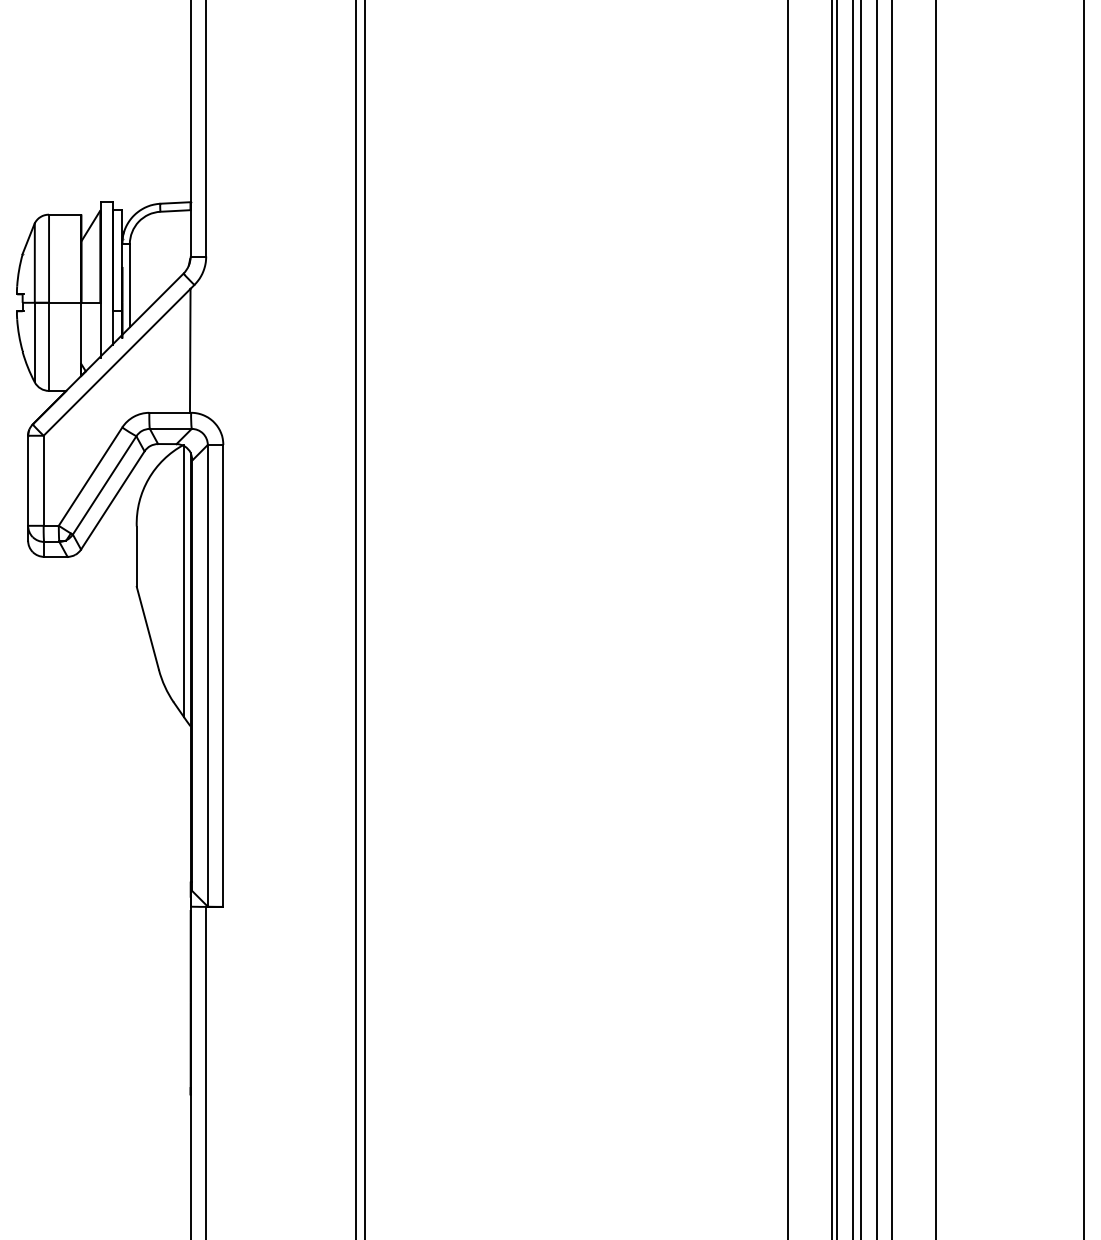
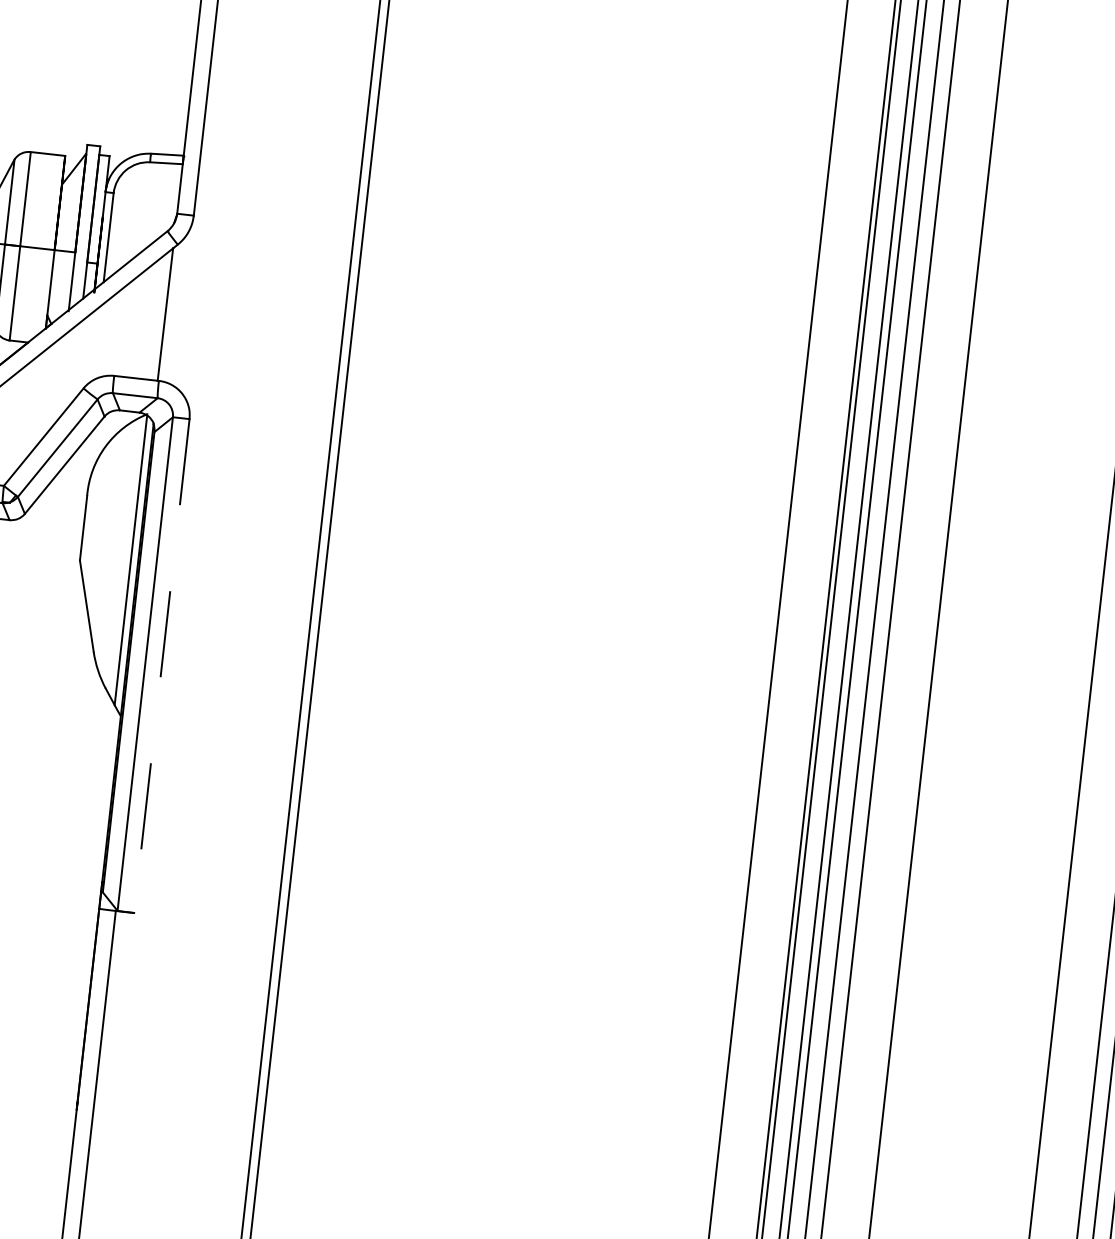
line: (223, 675) -> (162, 665), solid -> dashed

